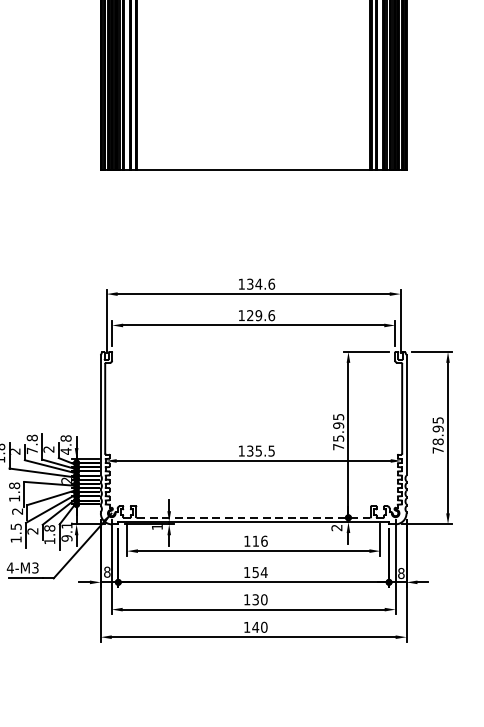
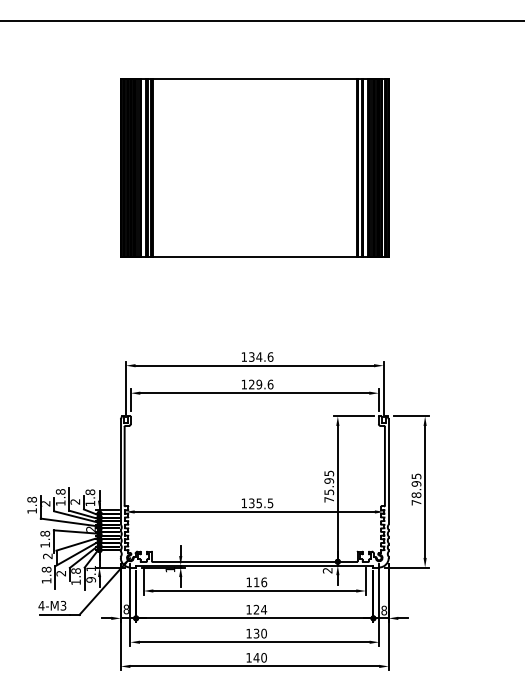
text: (32, 450) -> (60, 502), 7.8 -> 1.8
text: (66, 451) -> (90, 503), 4.8 -> 1.8
line: (254, 517) -> (255, 561), dashed -> solid
text: (16, 526) -> (46, 569), 1.5 -> 1.8
text: (255, 572) -> (256, 609), 154 -> 124

